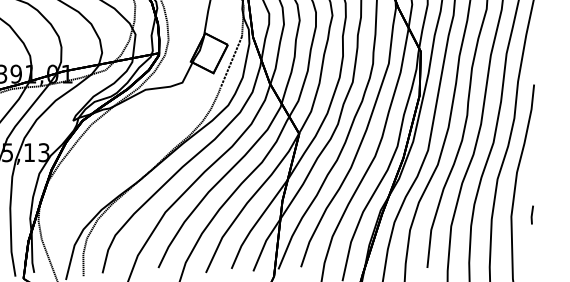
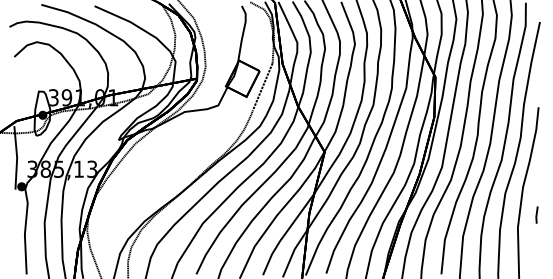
line: (531, 214) -> (536, 214), moved

